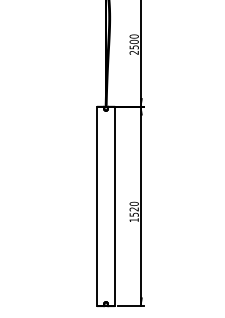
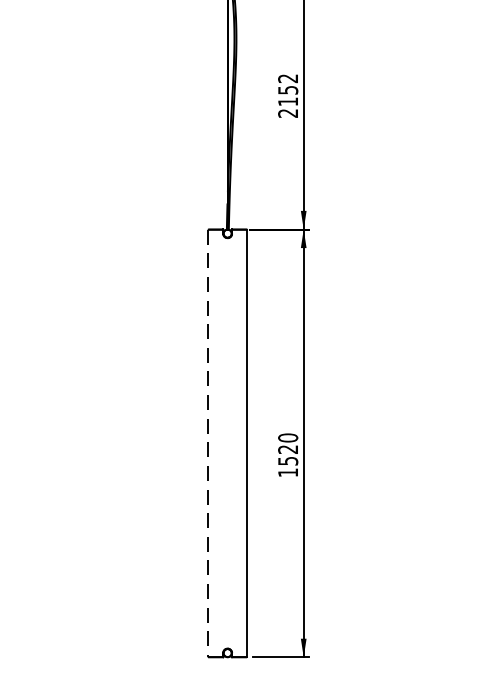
text: (133, 41) -> (286, 89), 2500 -> 2152
line: (96, 206) -> (207, 443), solid -> dashed

